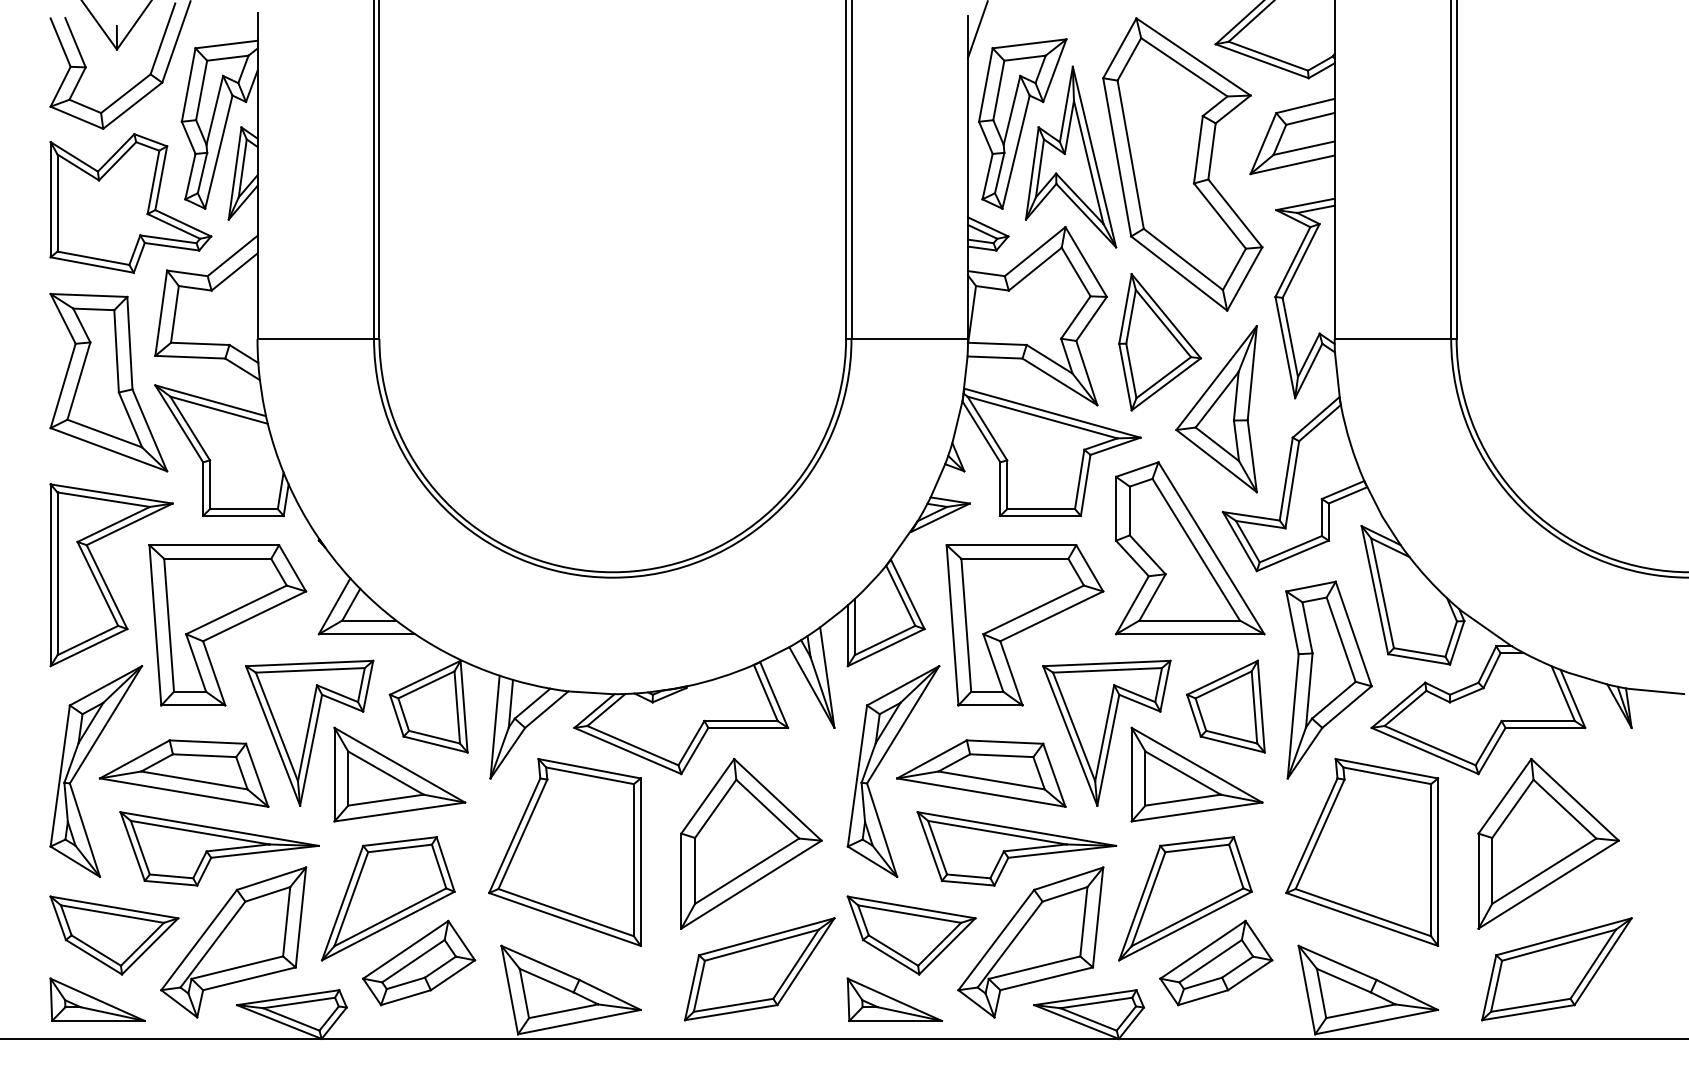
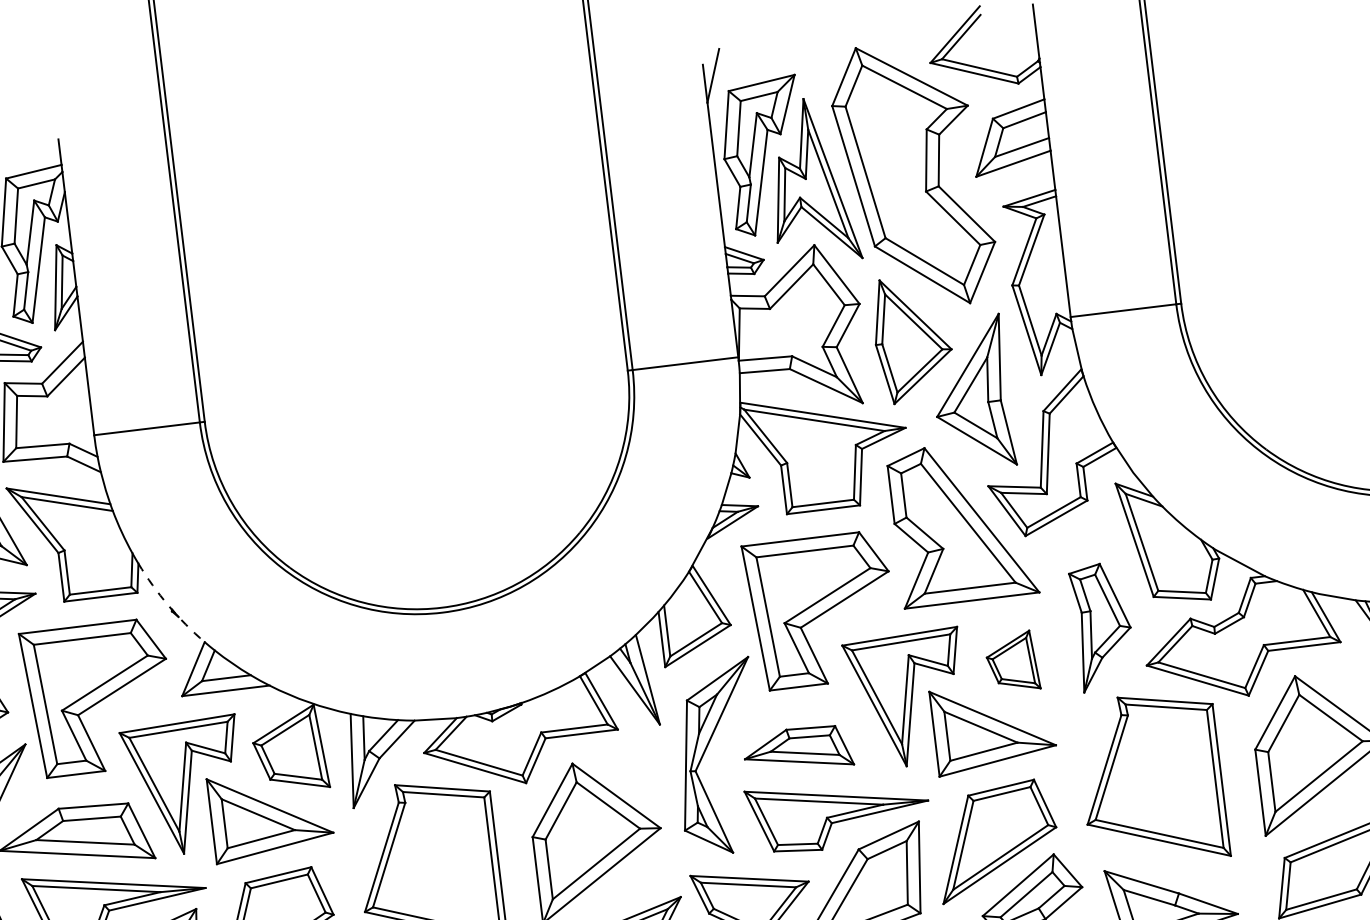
arc: (315, 533) -> (168, 605), solid -> dashed
part: (1328, 679) -> (1102, 626), size x0.7
part: (1225, 706) -> (1012, 662), size x0.7
part: (981, 773) -> (798, 749), size x0.7

